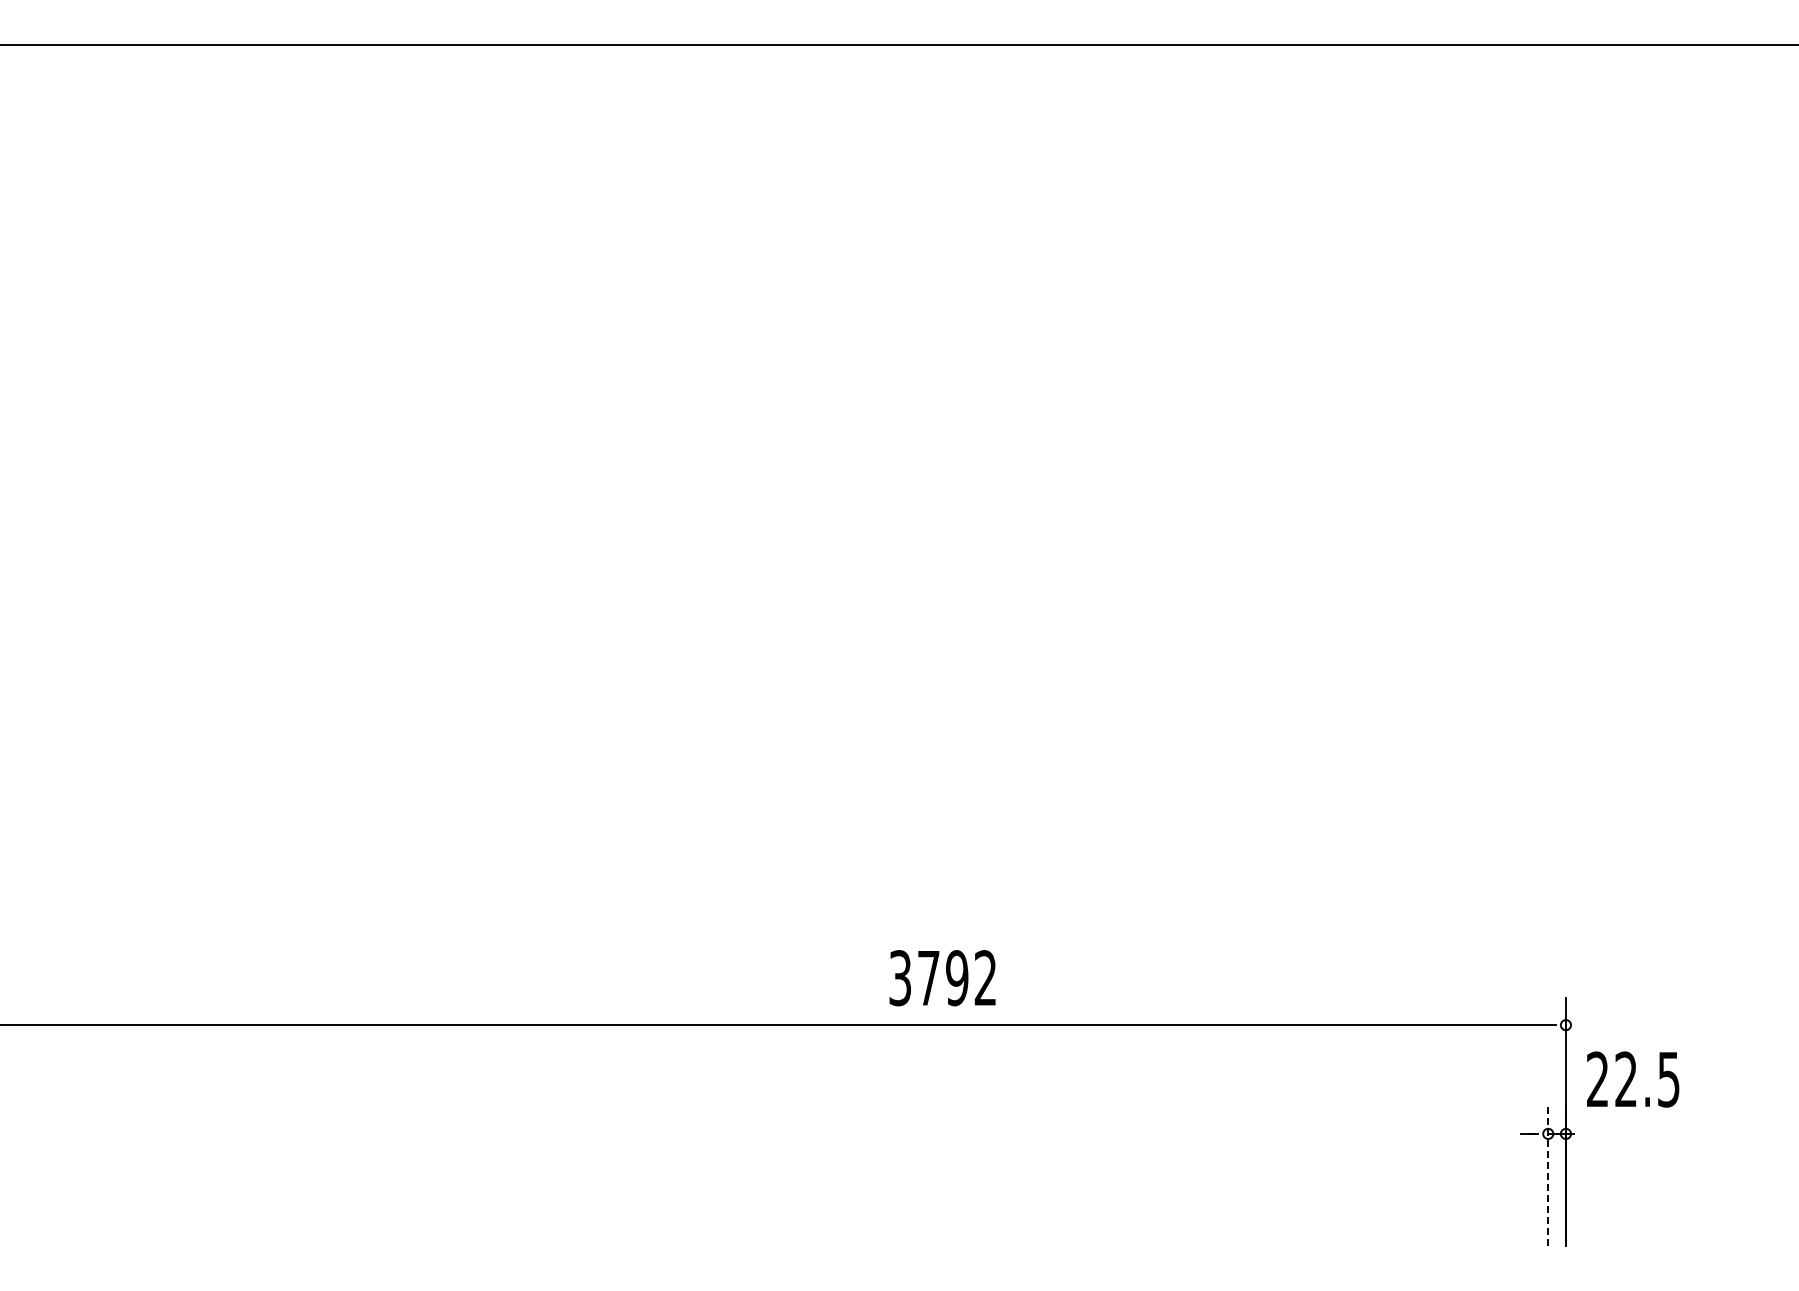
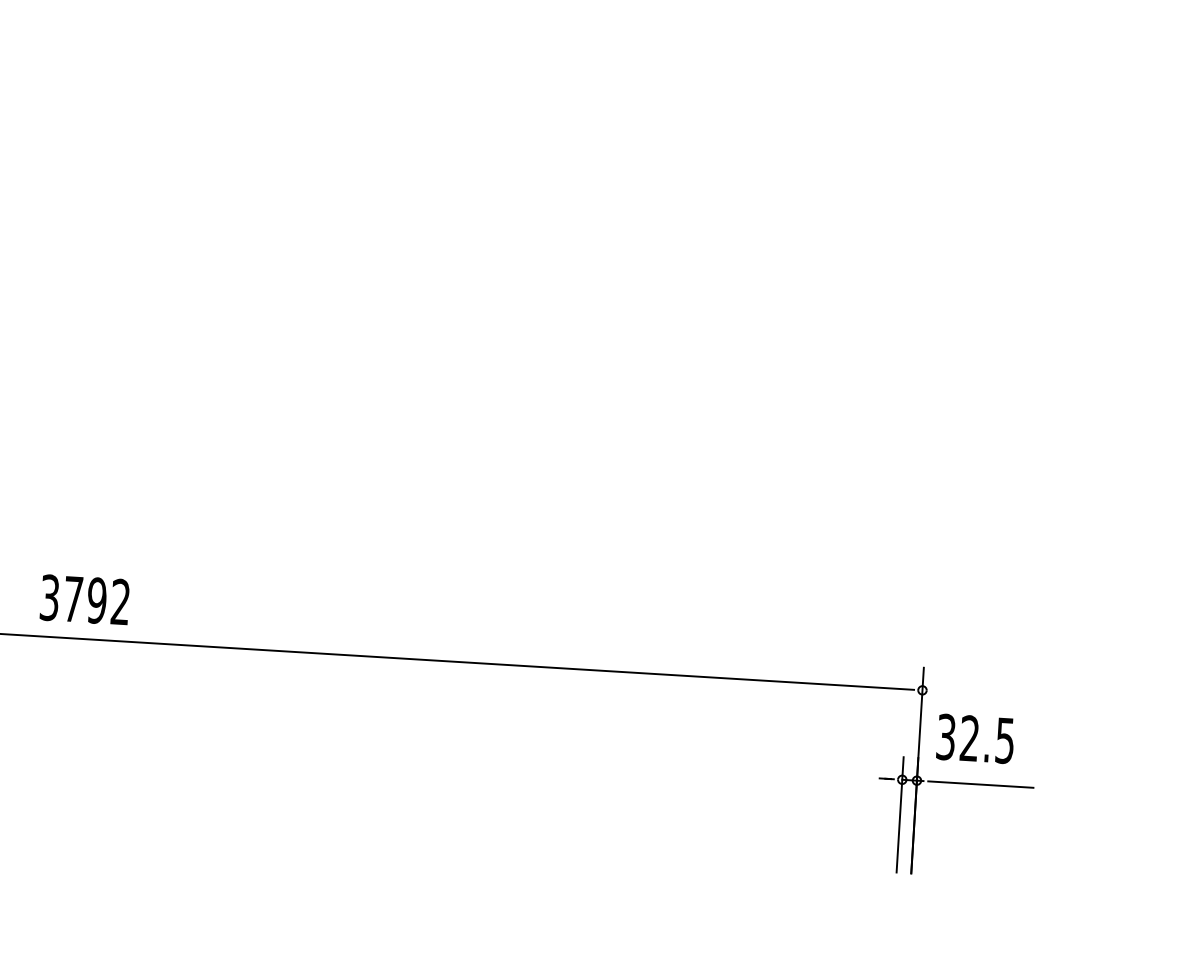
text: (942, 978) -> (84, 600), moved
text: (1597, 1079) -> (945, 737), 22.5 -> 32.5
line: (1642, 1133) -> (980, 784), added
line: (1548, 1175) -> (900, 814), dashed -> solid

